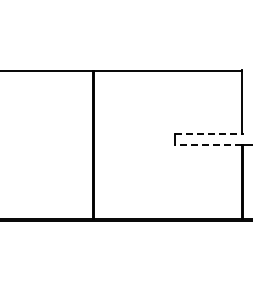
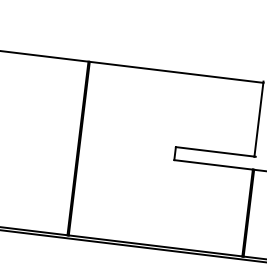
line: (209, 133) -> (216, 151), dashed -> solid
line: (208, 144) -> (213, 164), dashed -> solid

